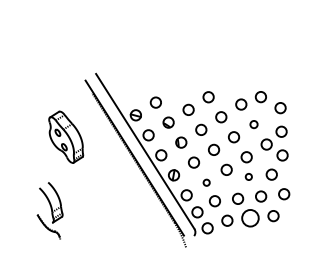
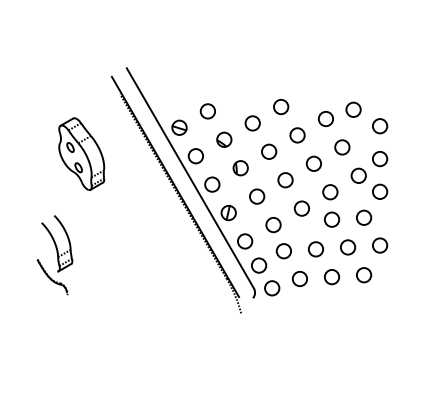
circle: (254, 124) -> (342, 147), size x1.43
circle: (249, 176) -> (332, 219), size x1.67
circle: (206, 182) -> (273, 225), size x1.67
circle: (250, 218) -> (331, 277), size x0.62

